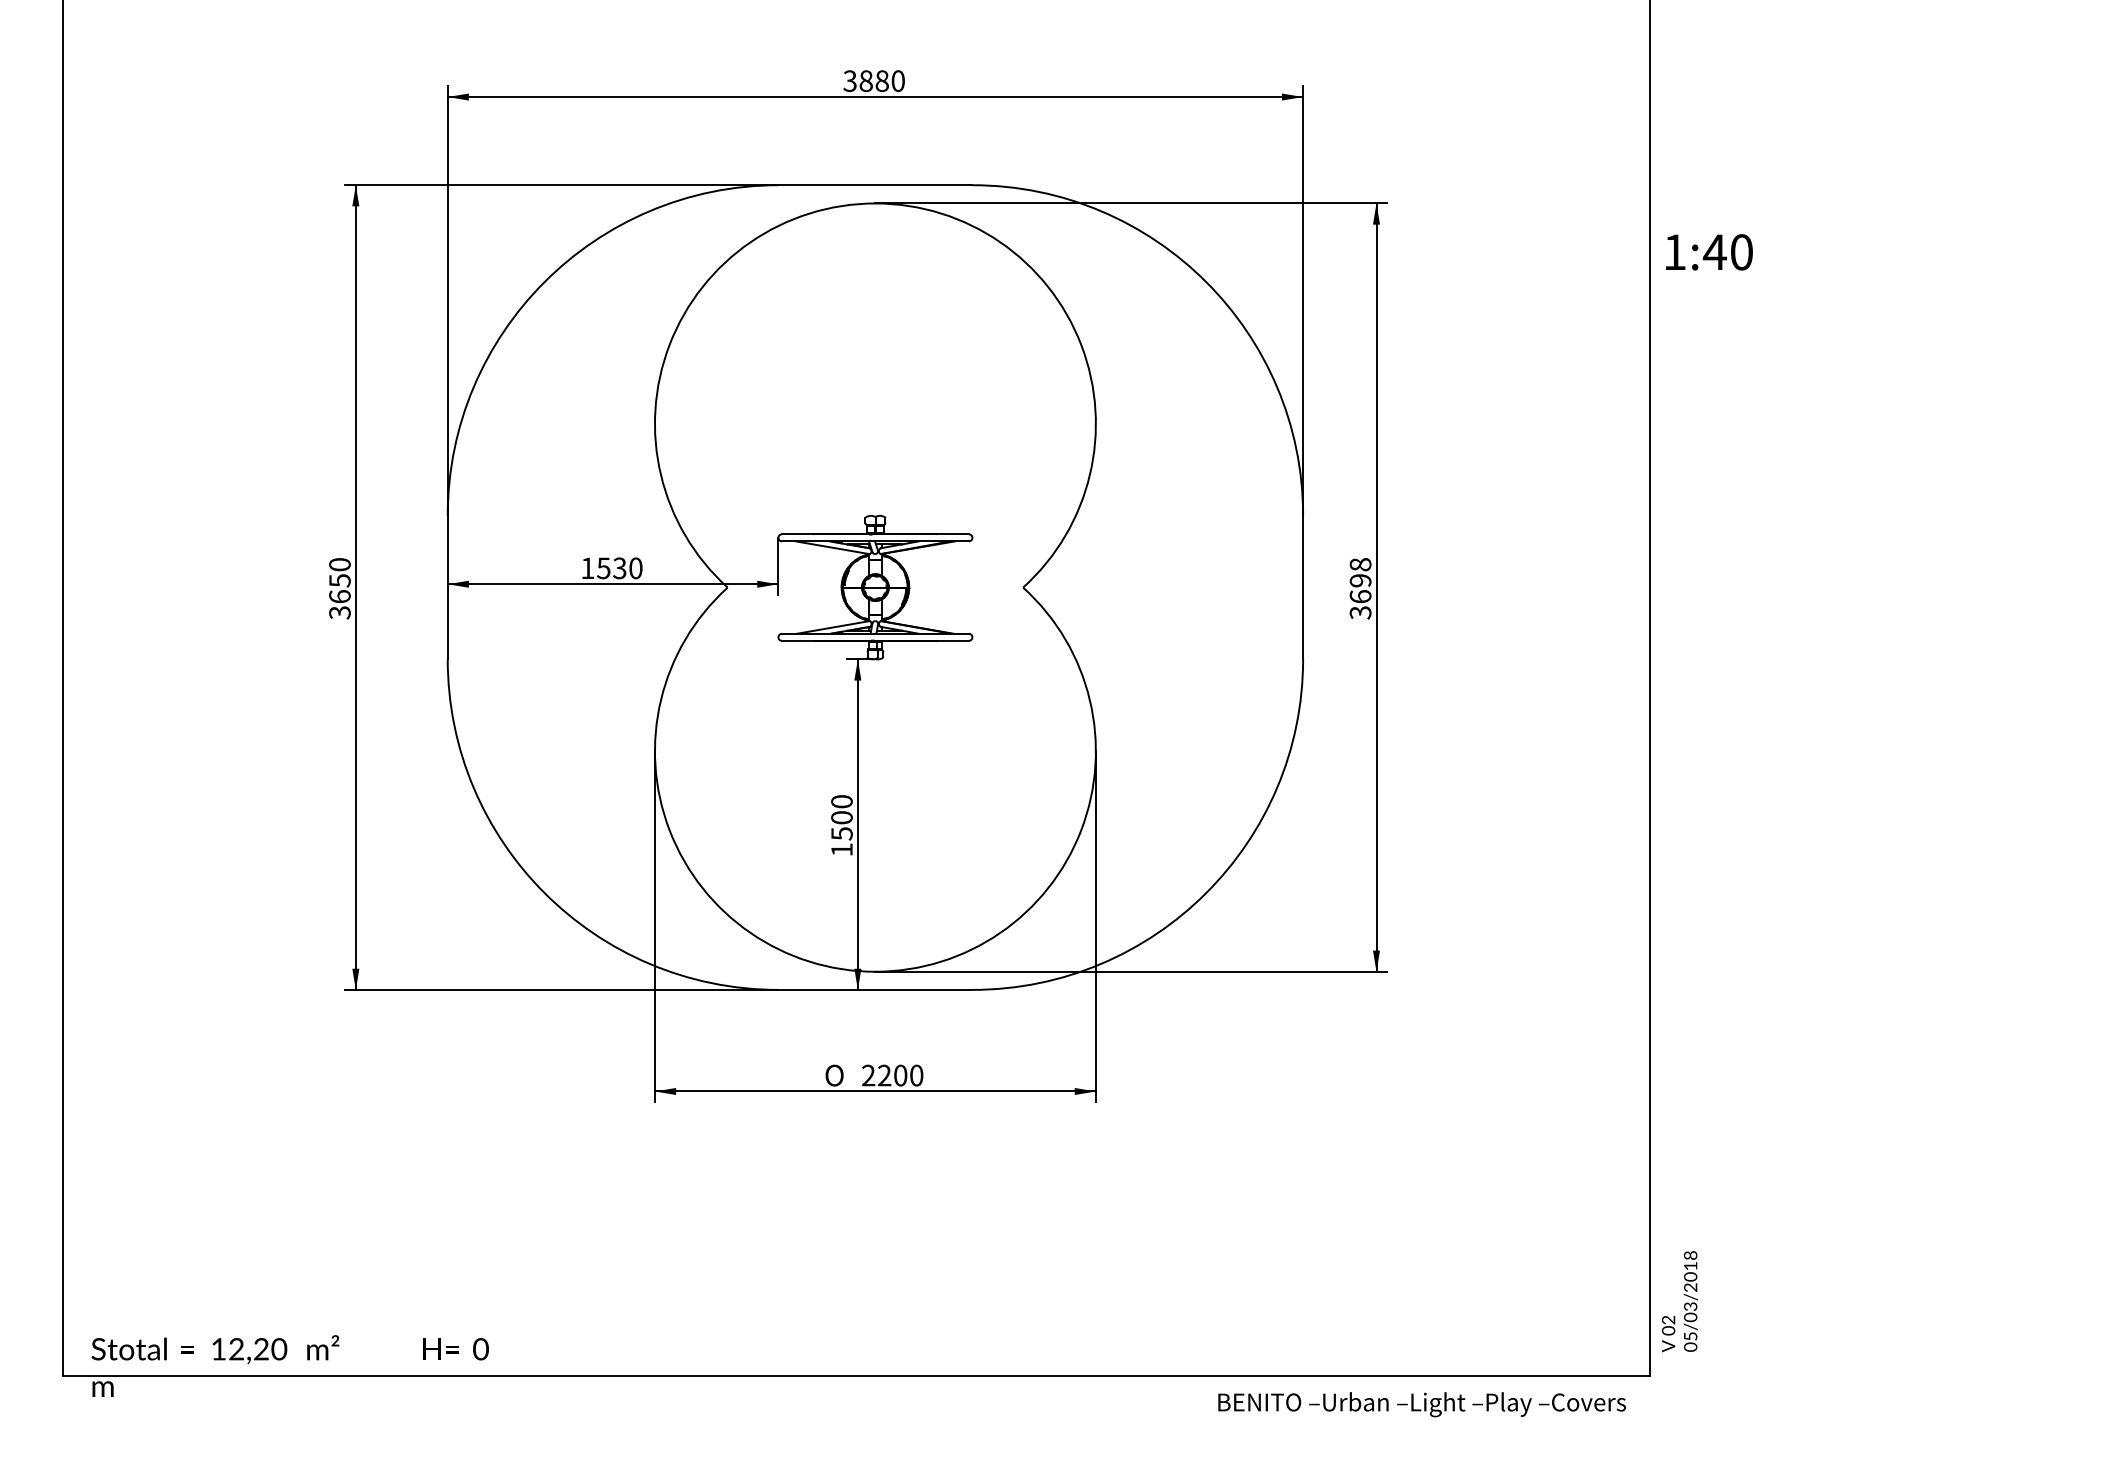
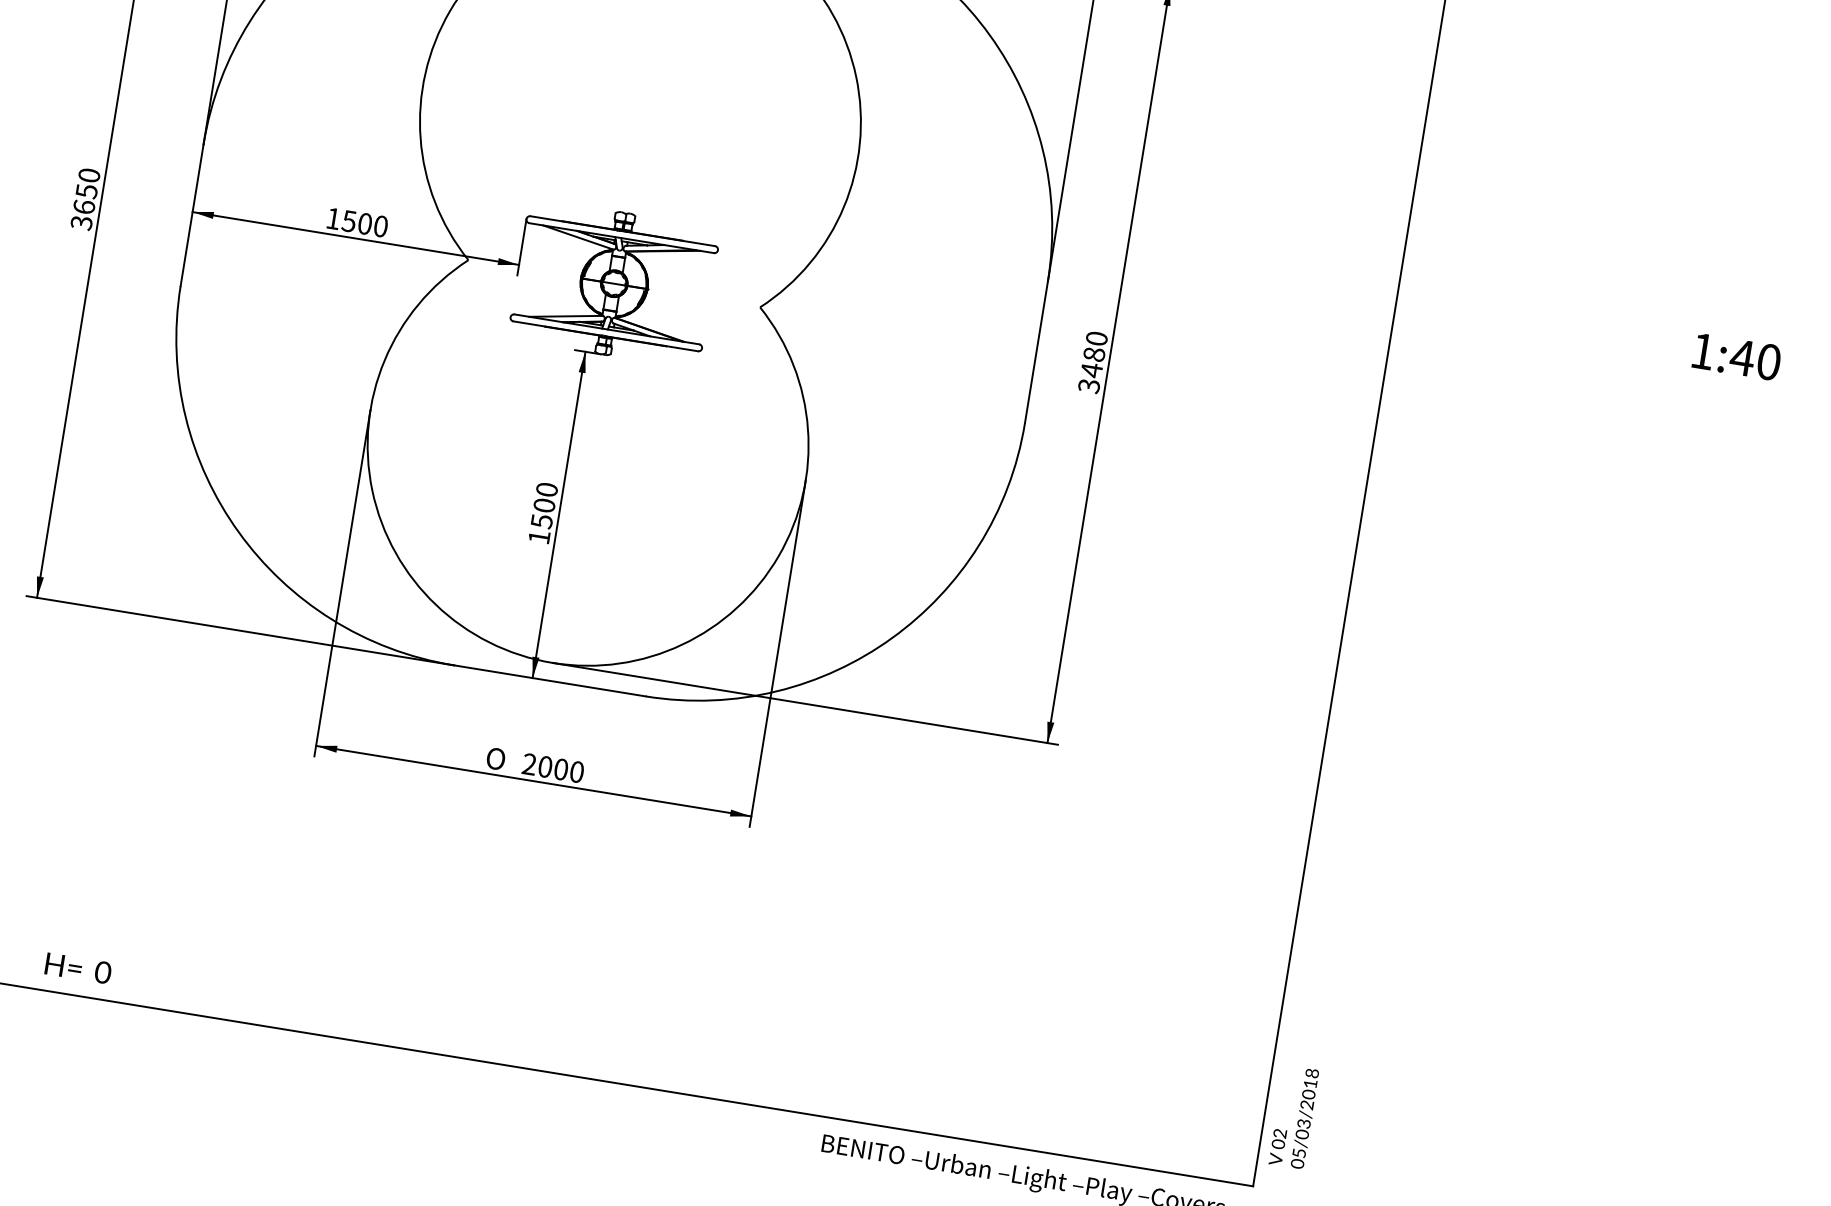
text: (1709, 252) -> (1737, 357), moved
text: (619, 568) -> (364, 223), 1530 -> 1500
text: (1360, 581) -> (1094, 355), 3698 -> 3480
text: (884, 1075) -> (545, 766), 2200 -> 2000

